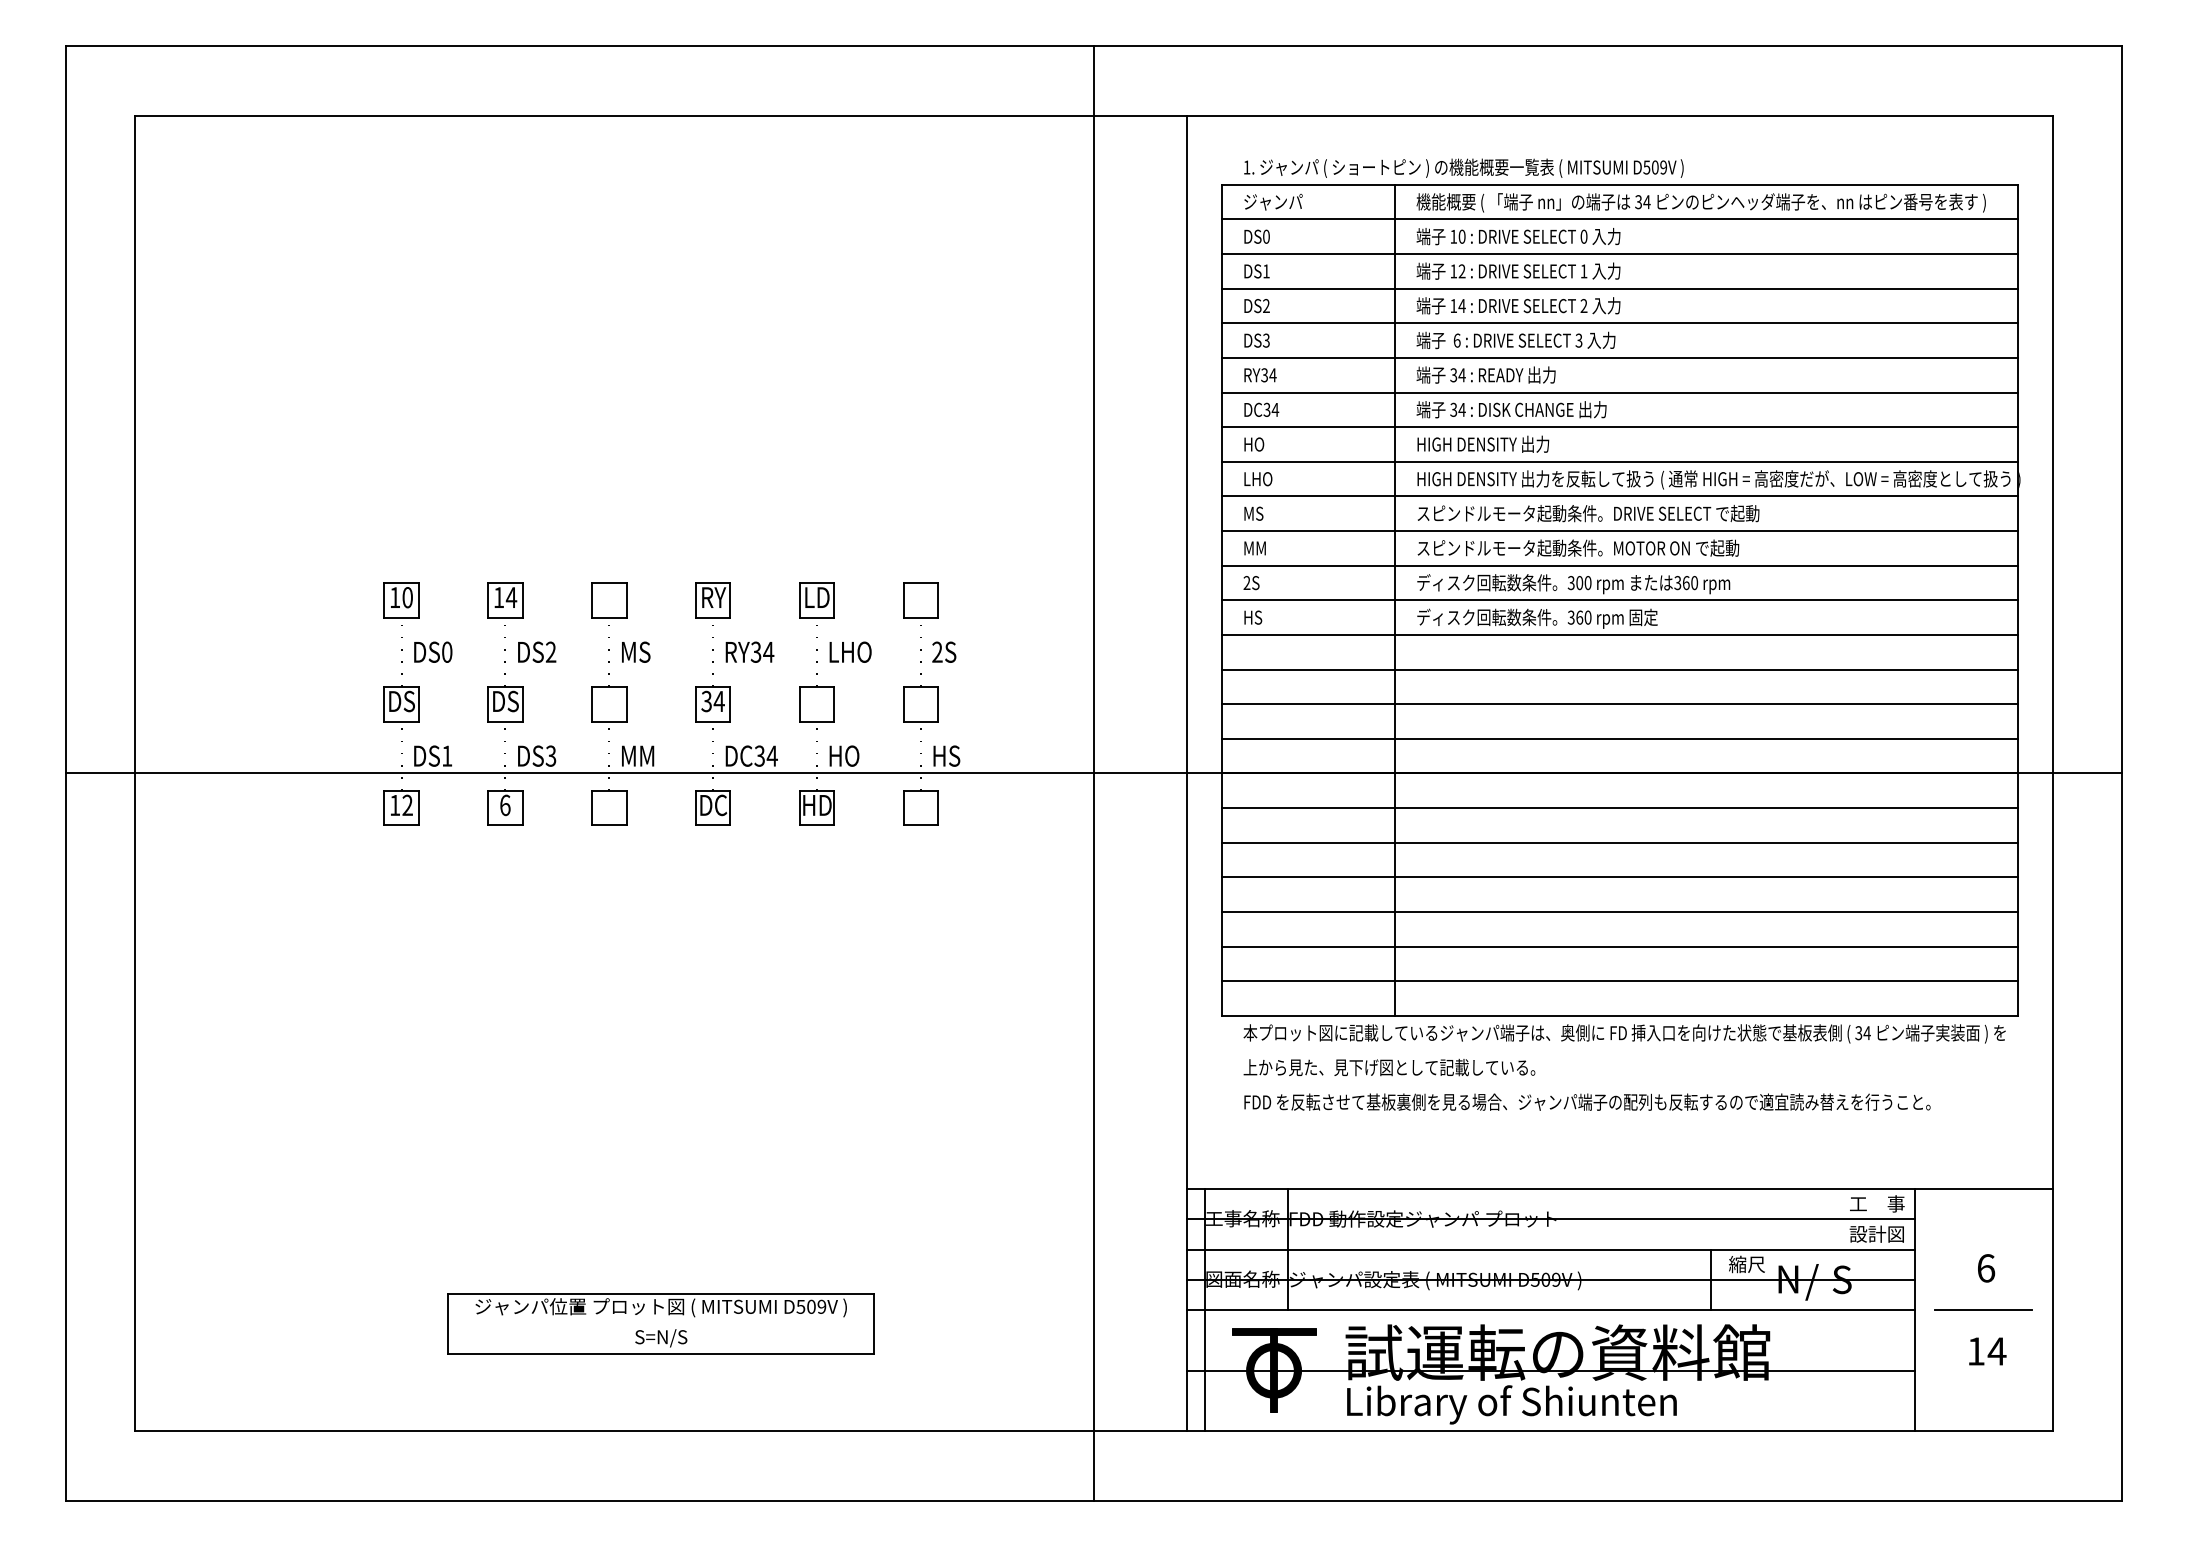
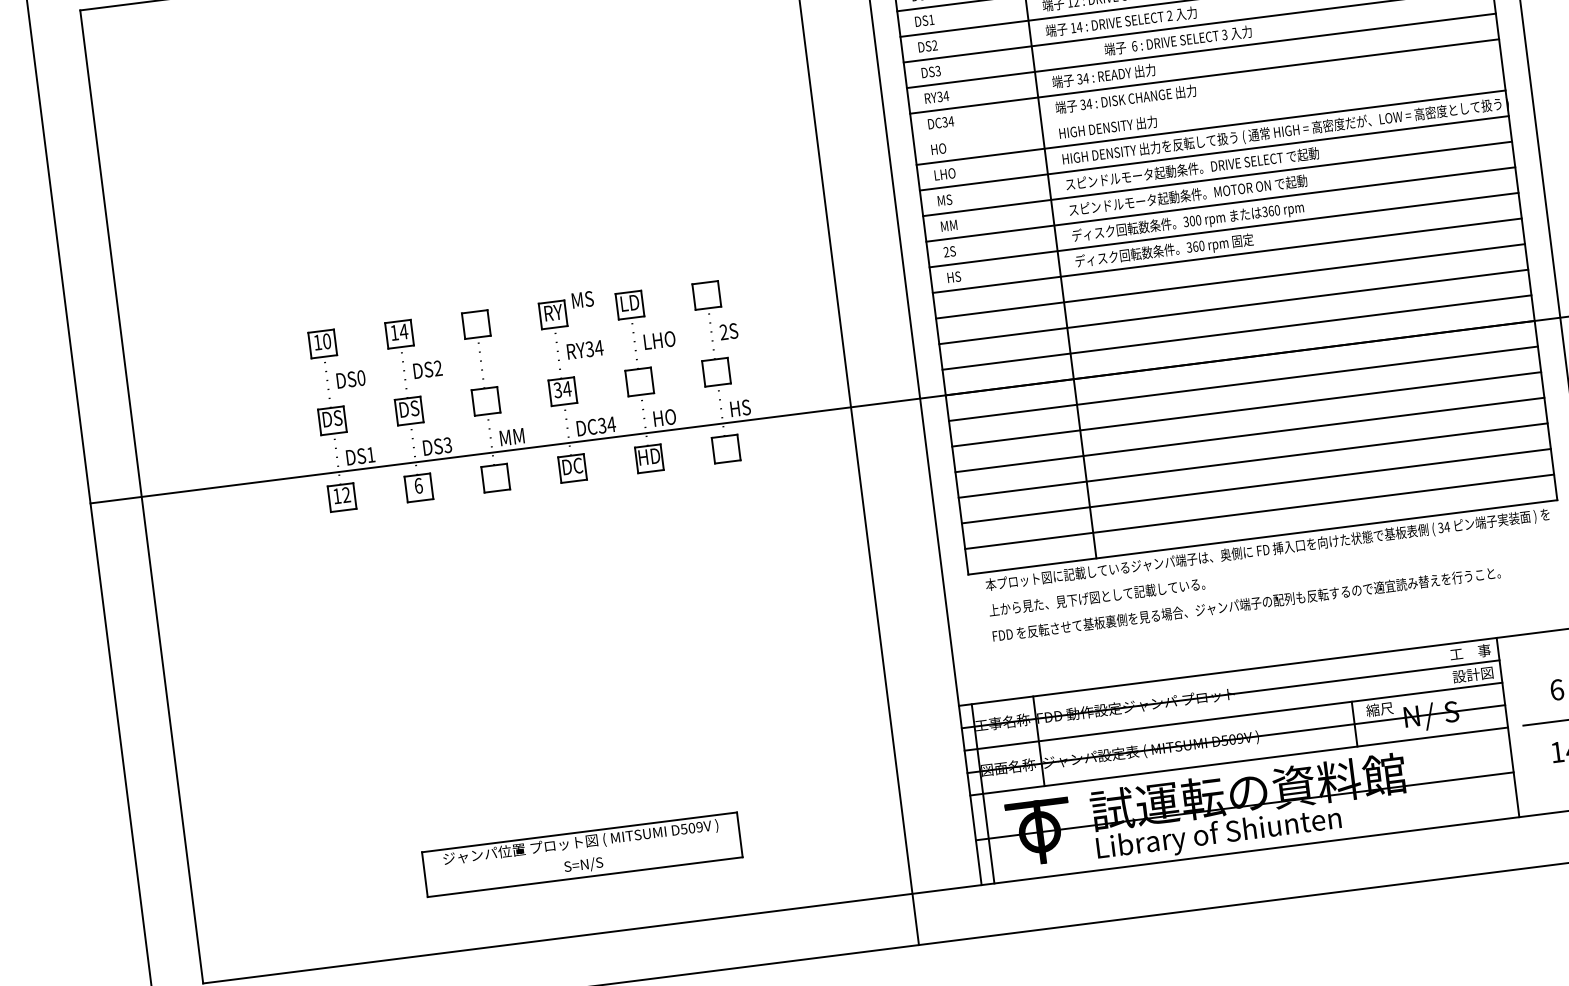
text: (1515, 340) -> (1177, 40), moved
line: (1620, 427) -> (1208, 102), removed
text: (636, 651) -> (583, 299), moved

